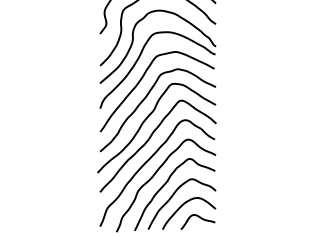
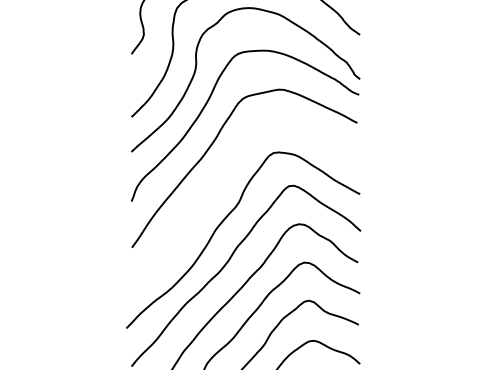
curve: (145, 99) -> (221, 183), removed

